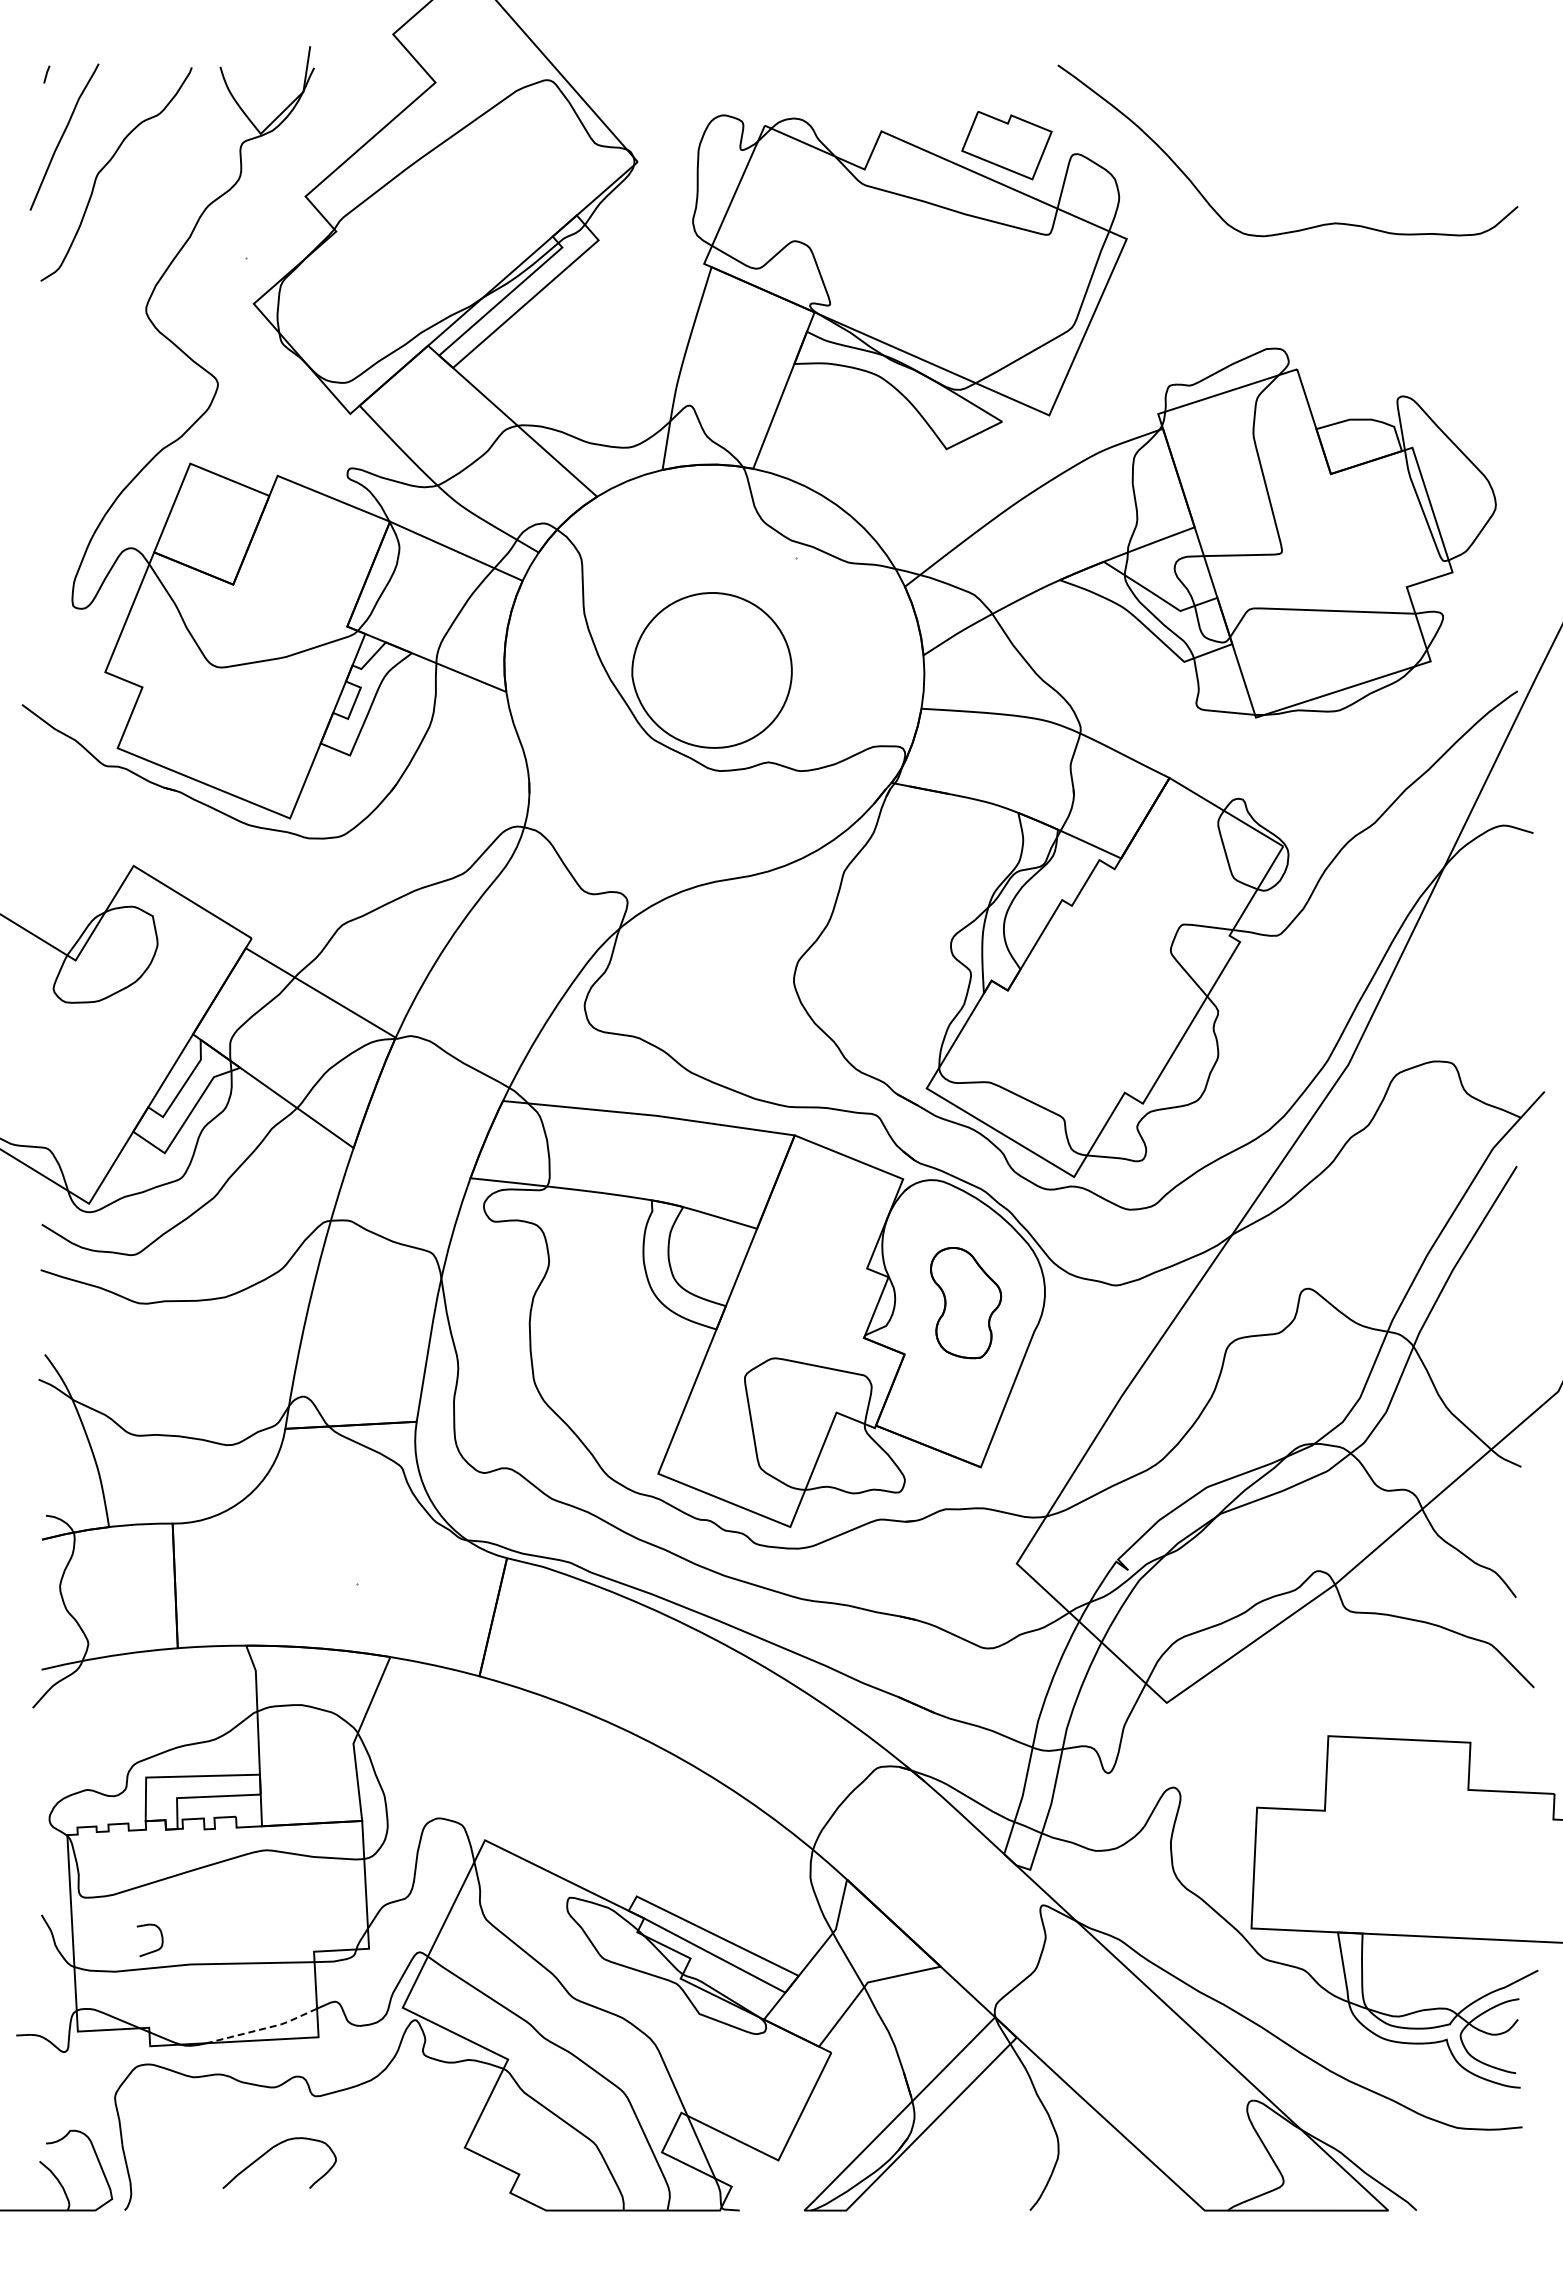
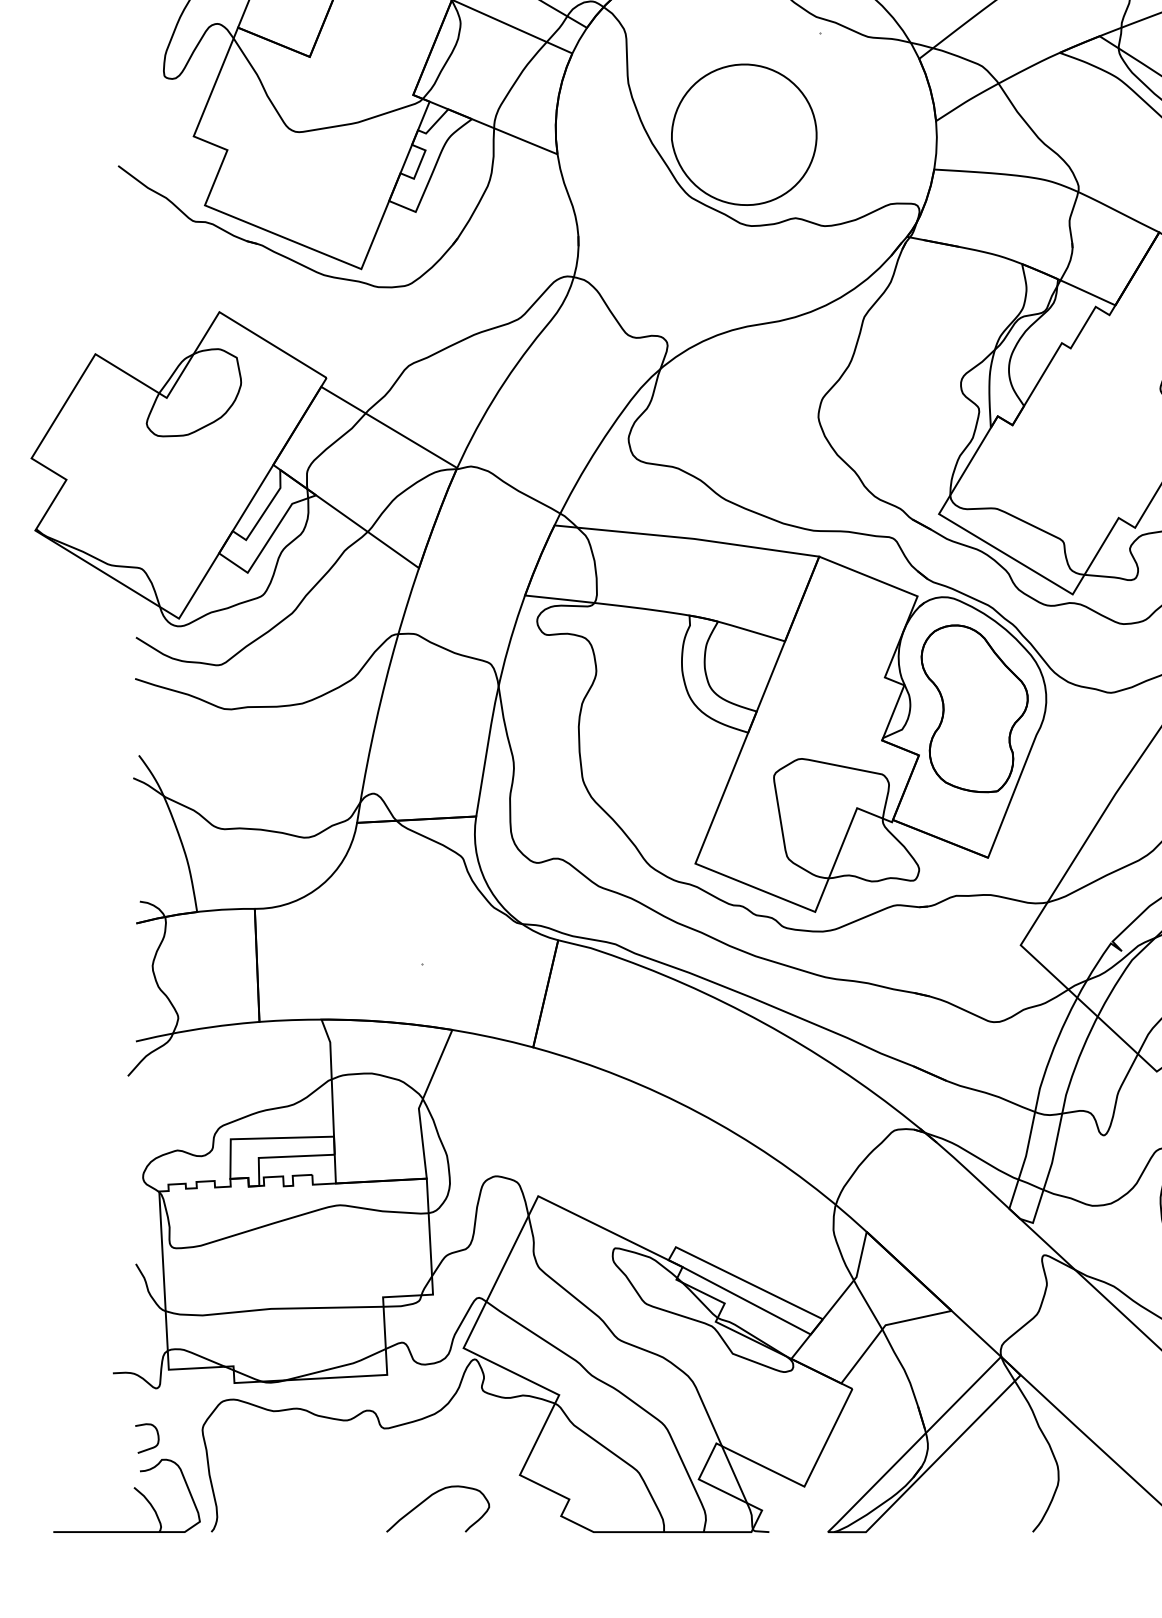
part: (965, 1302) -> (974, 708), size x1.67
curve: (153, 1950) -> (150, 1447), moved
line: (263, 2028) -> (337, 1366), dashed -> solid
curve: (269, 2151) -> (428, 1498), moved

